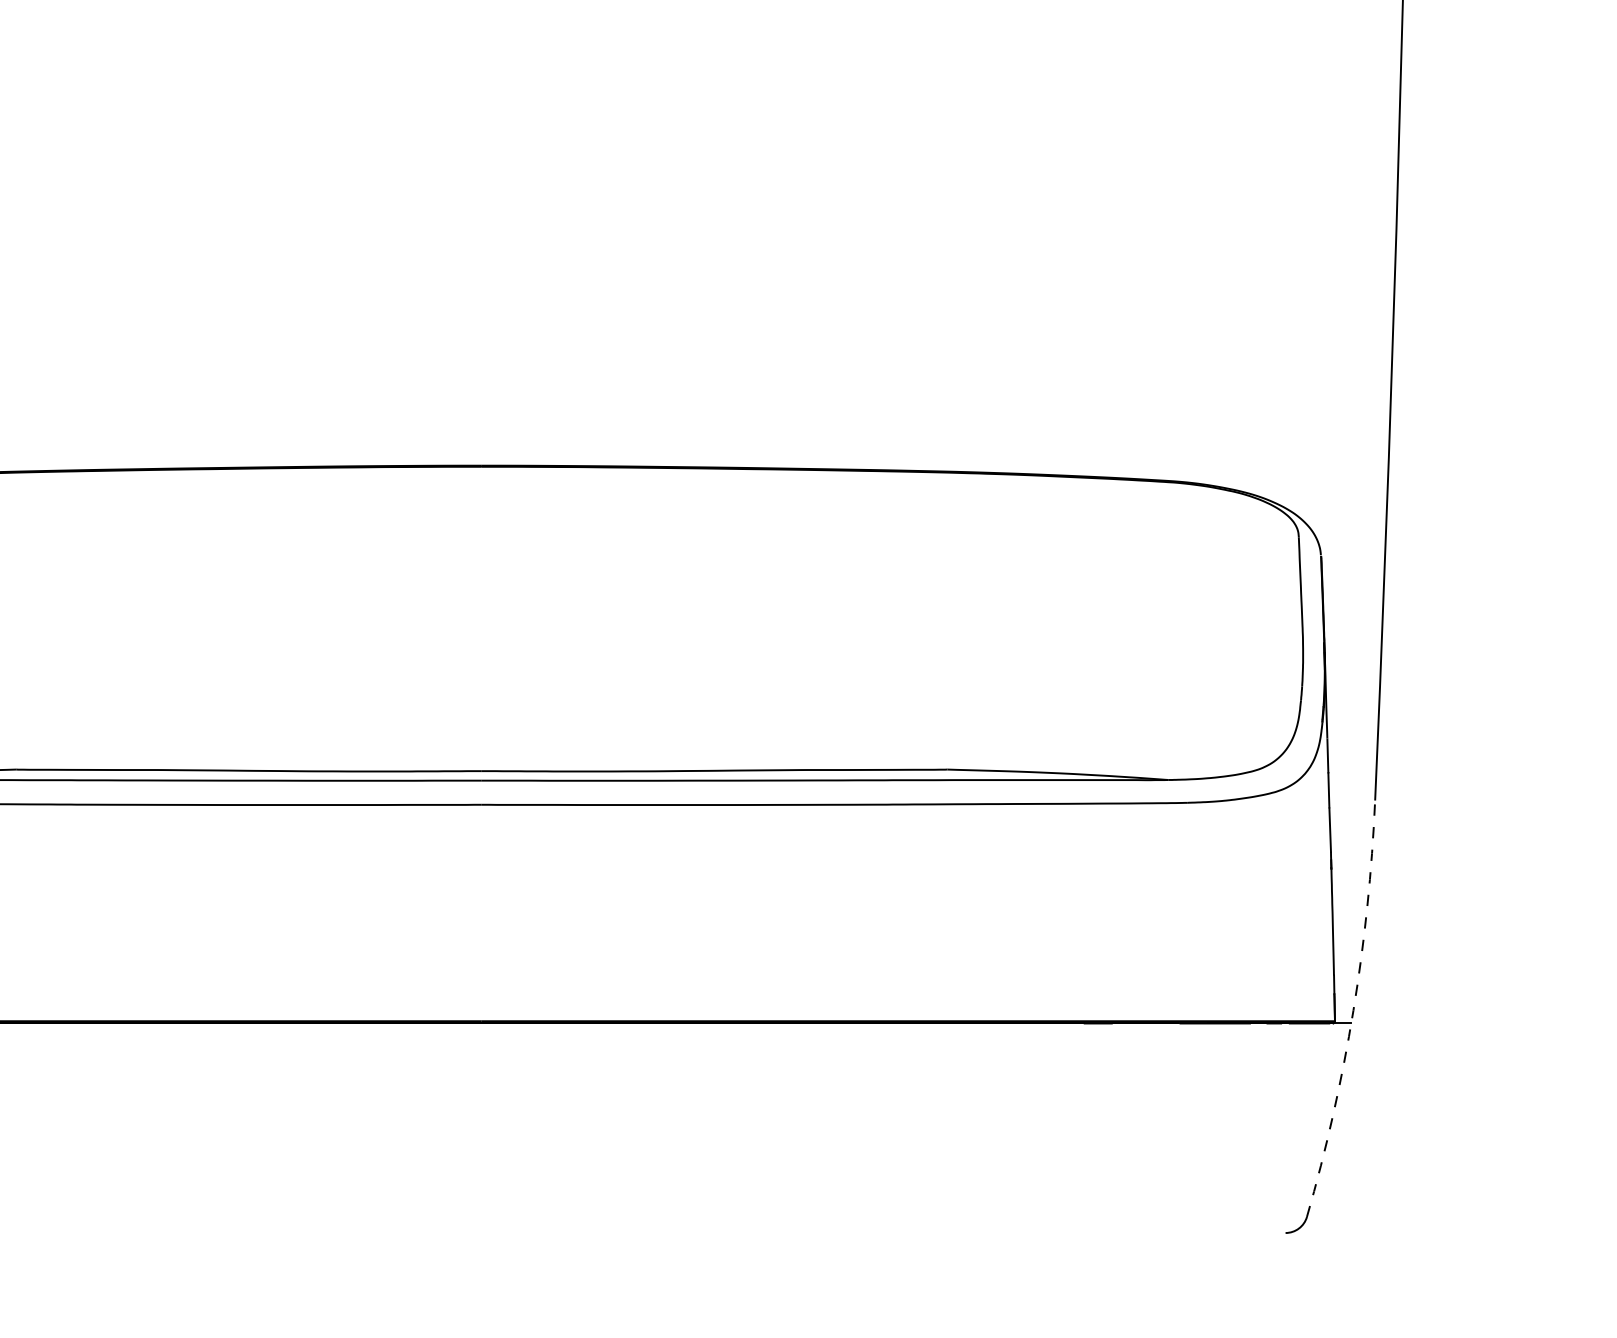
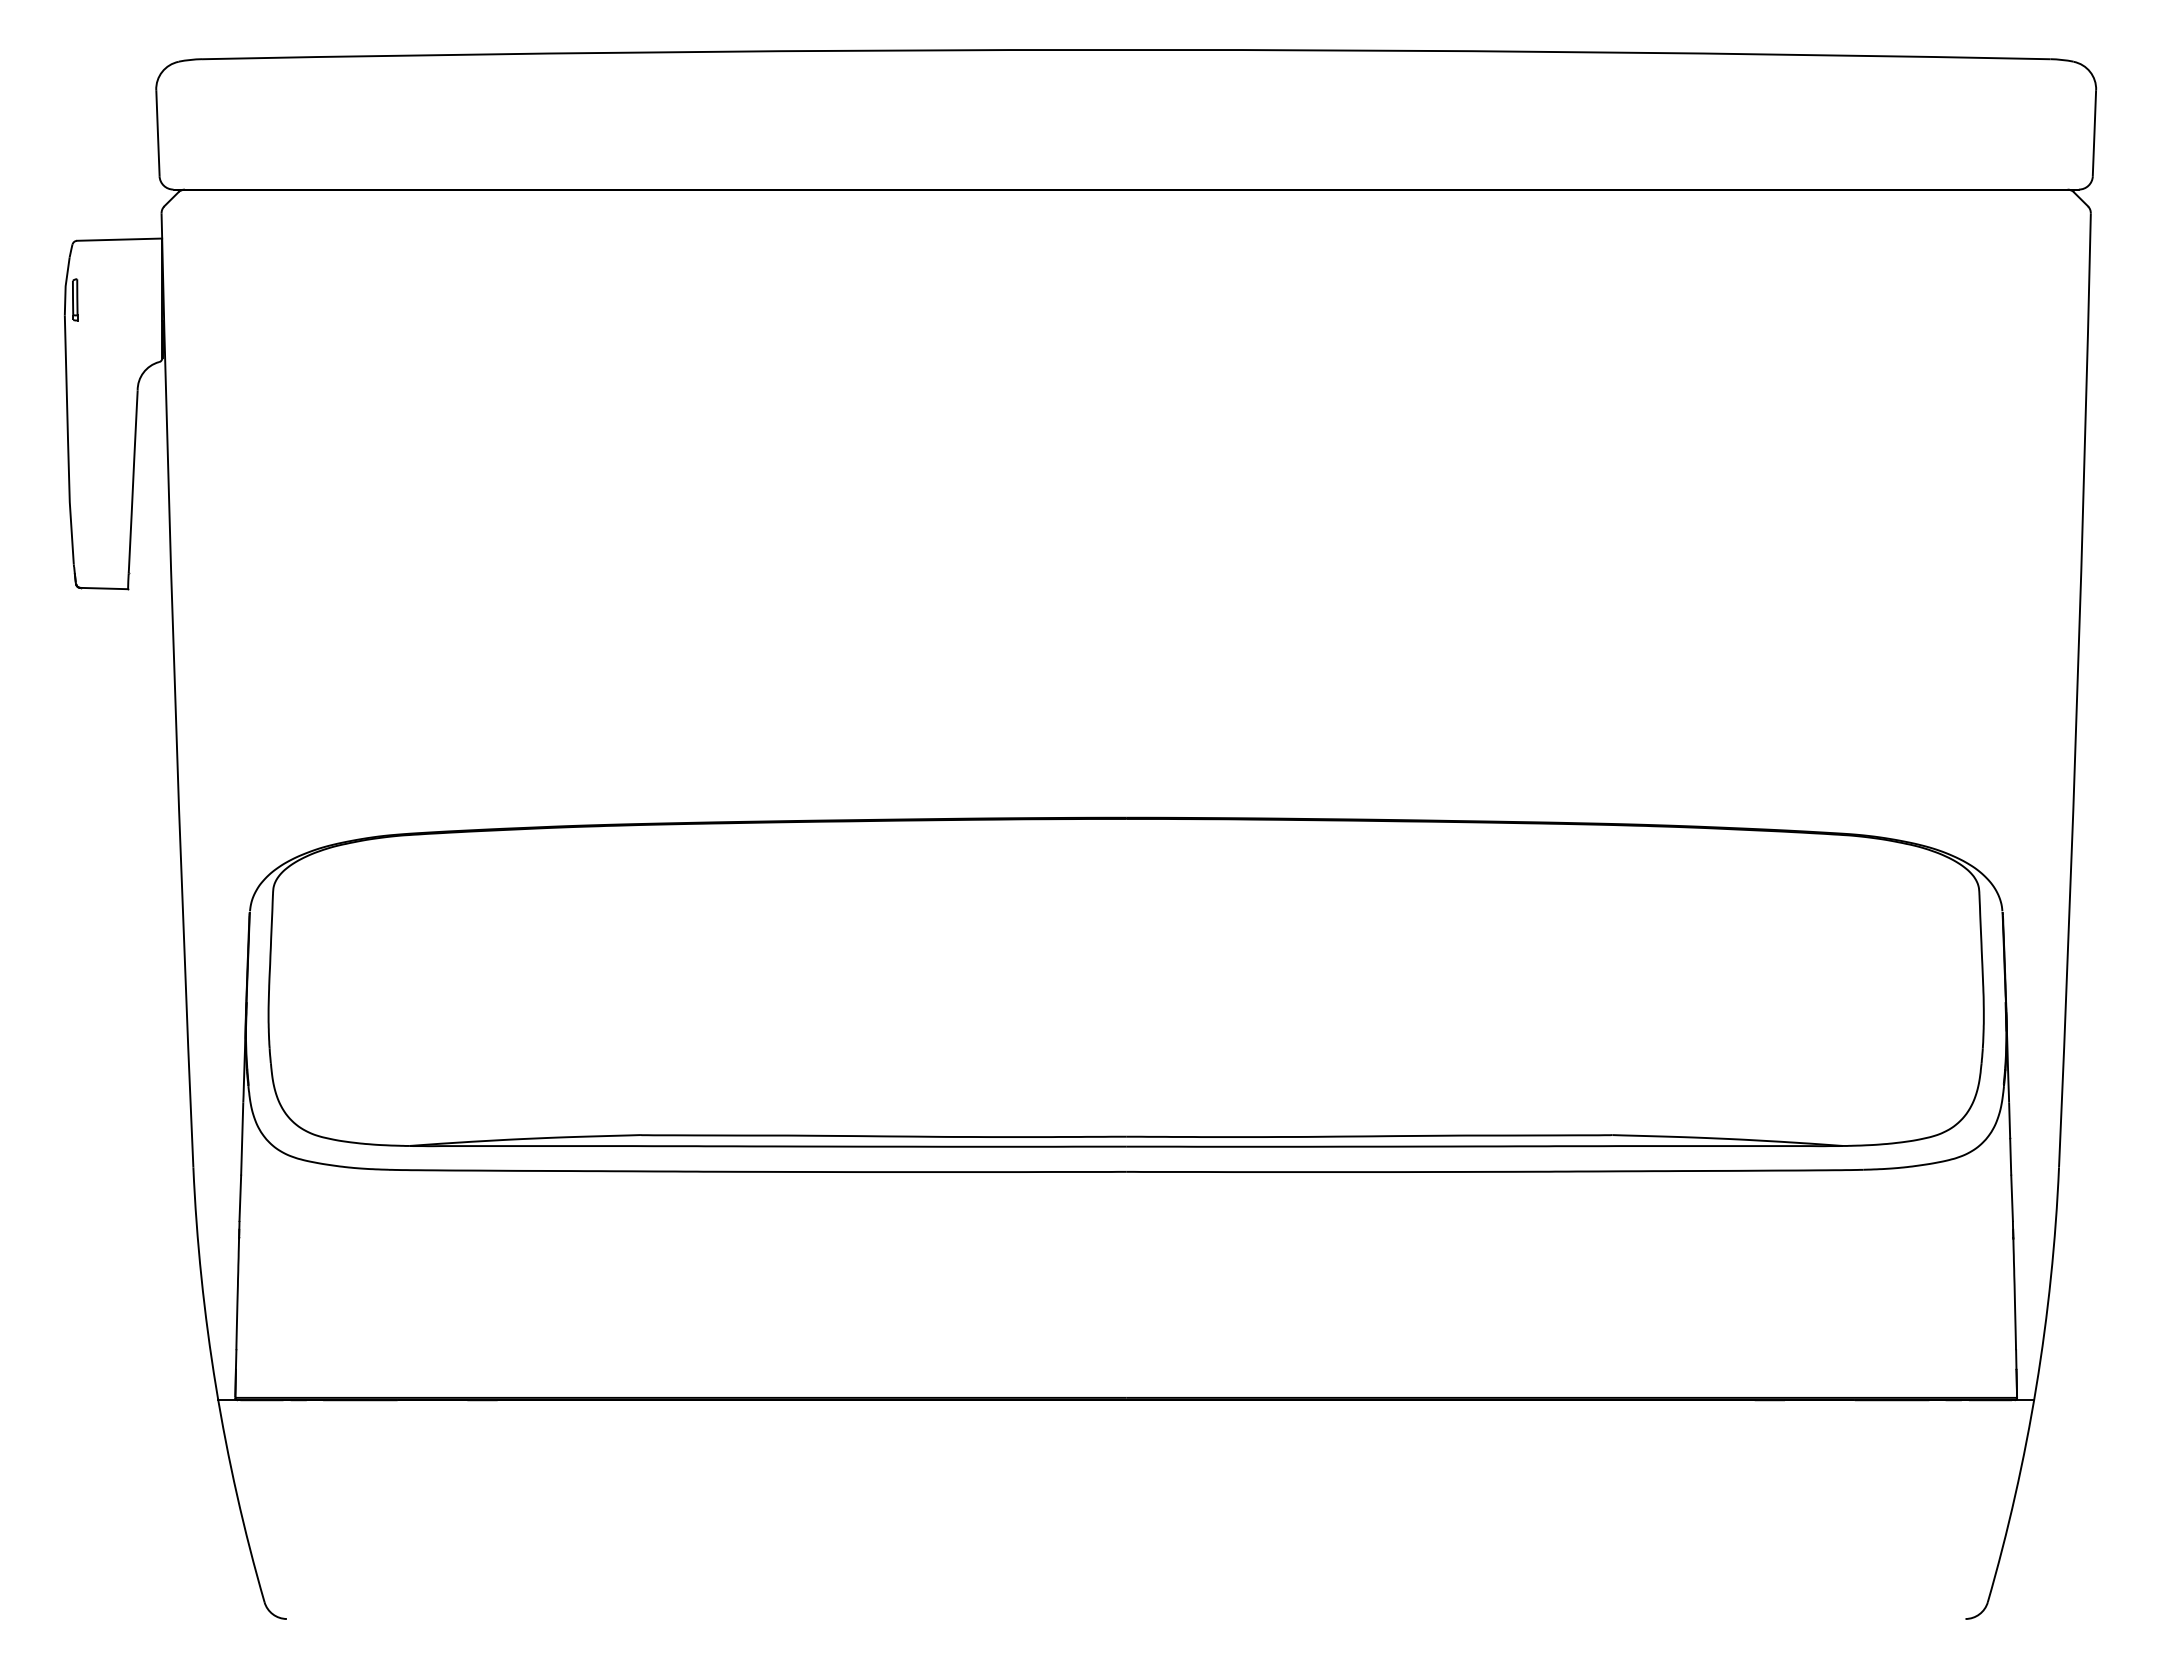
arc: (1353, 1010) -> (2036, 1386), dashed -> solid

